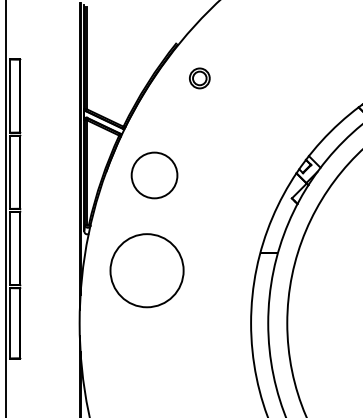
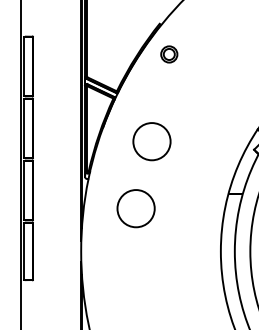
part: (199, 78) -> (169, 54), moved
circle: (154, 175) -> (151, 141), moved
circle: (146, 270) -> (135, 208), size x0.62

